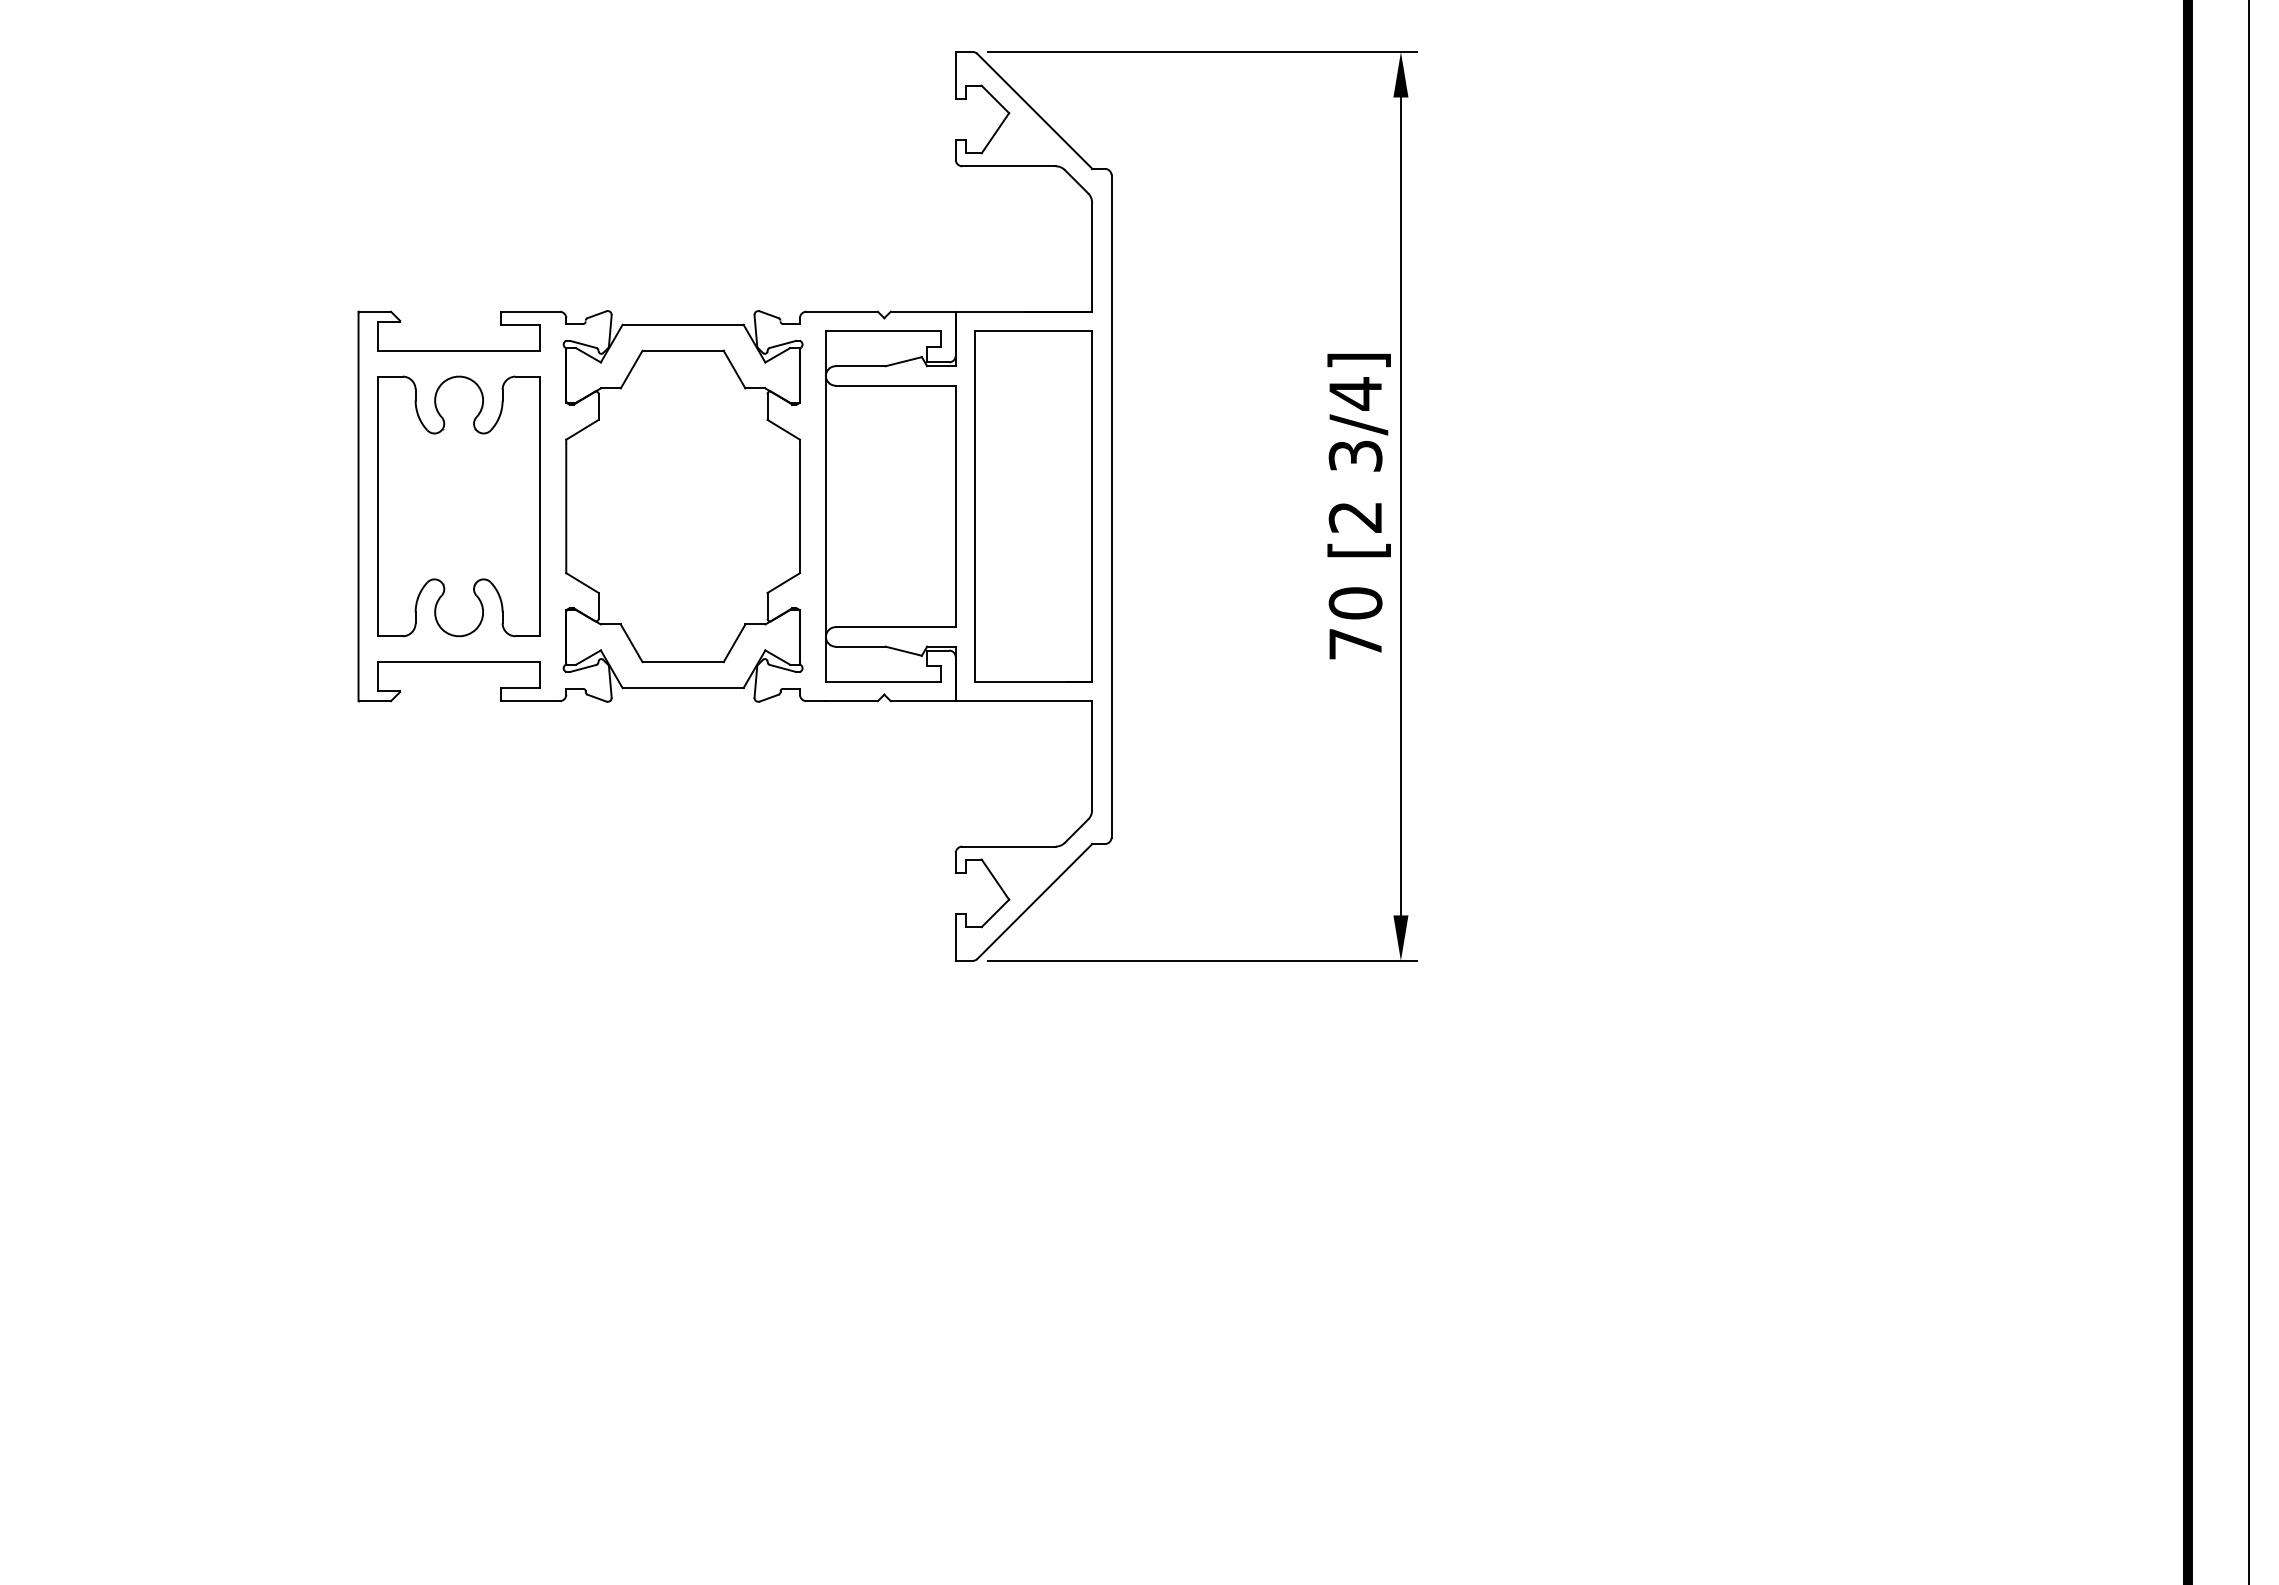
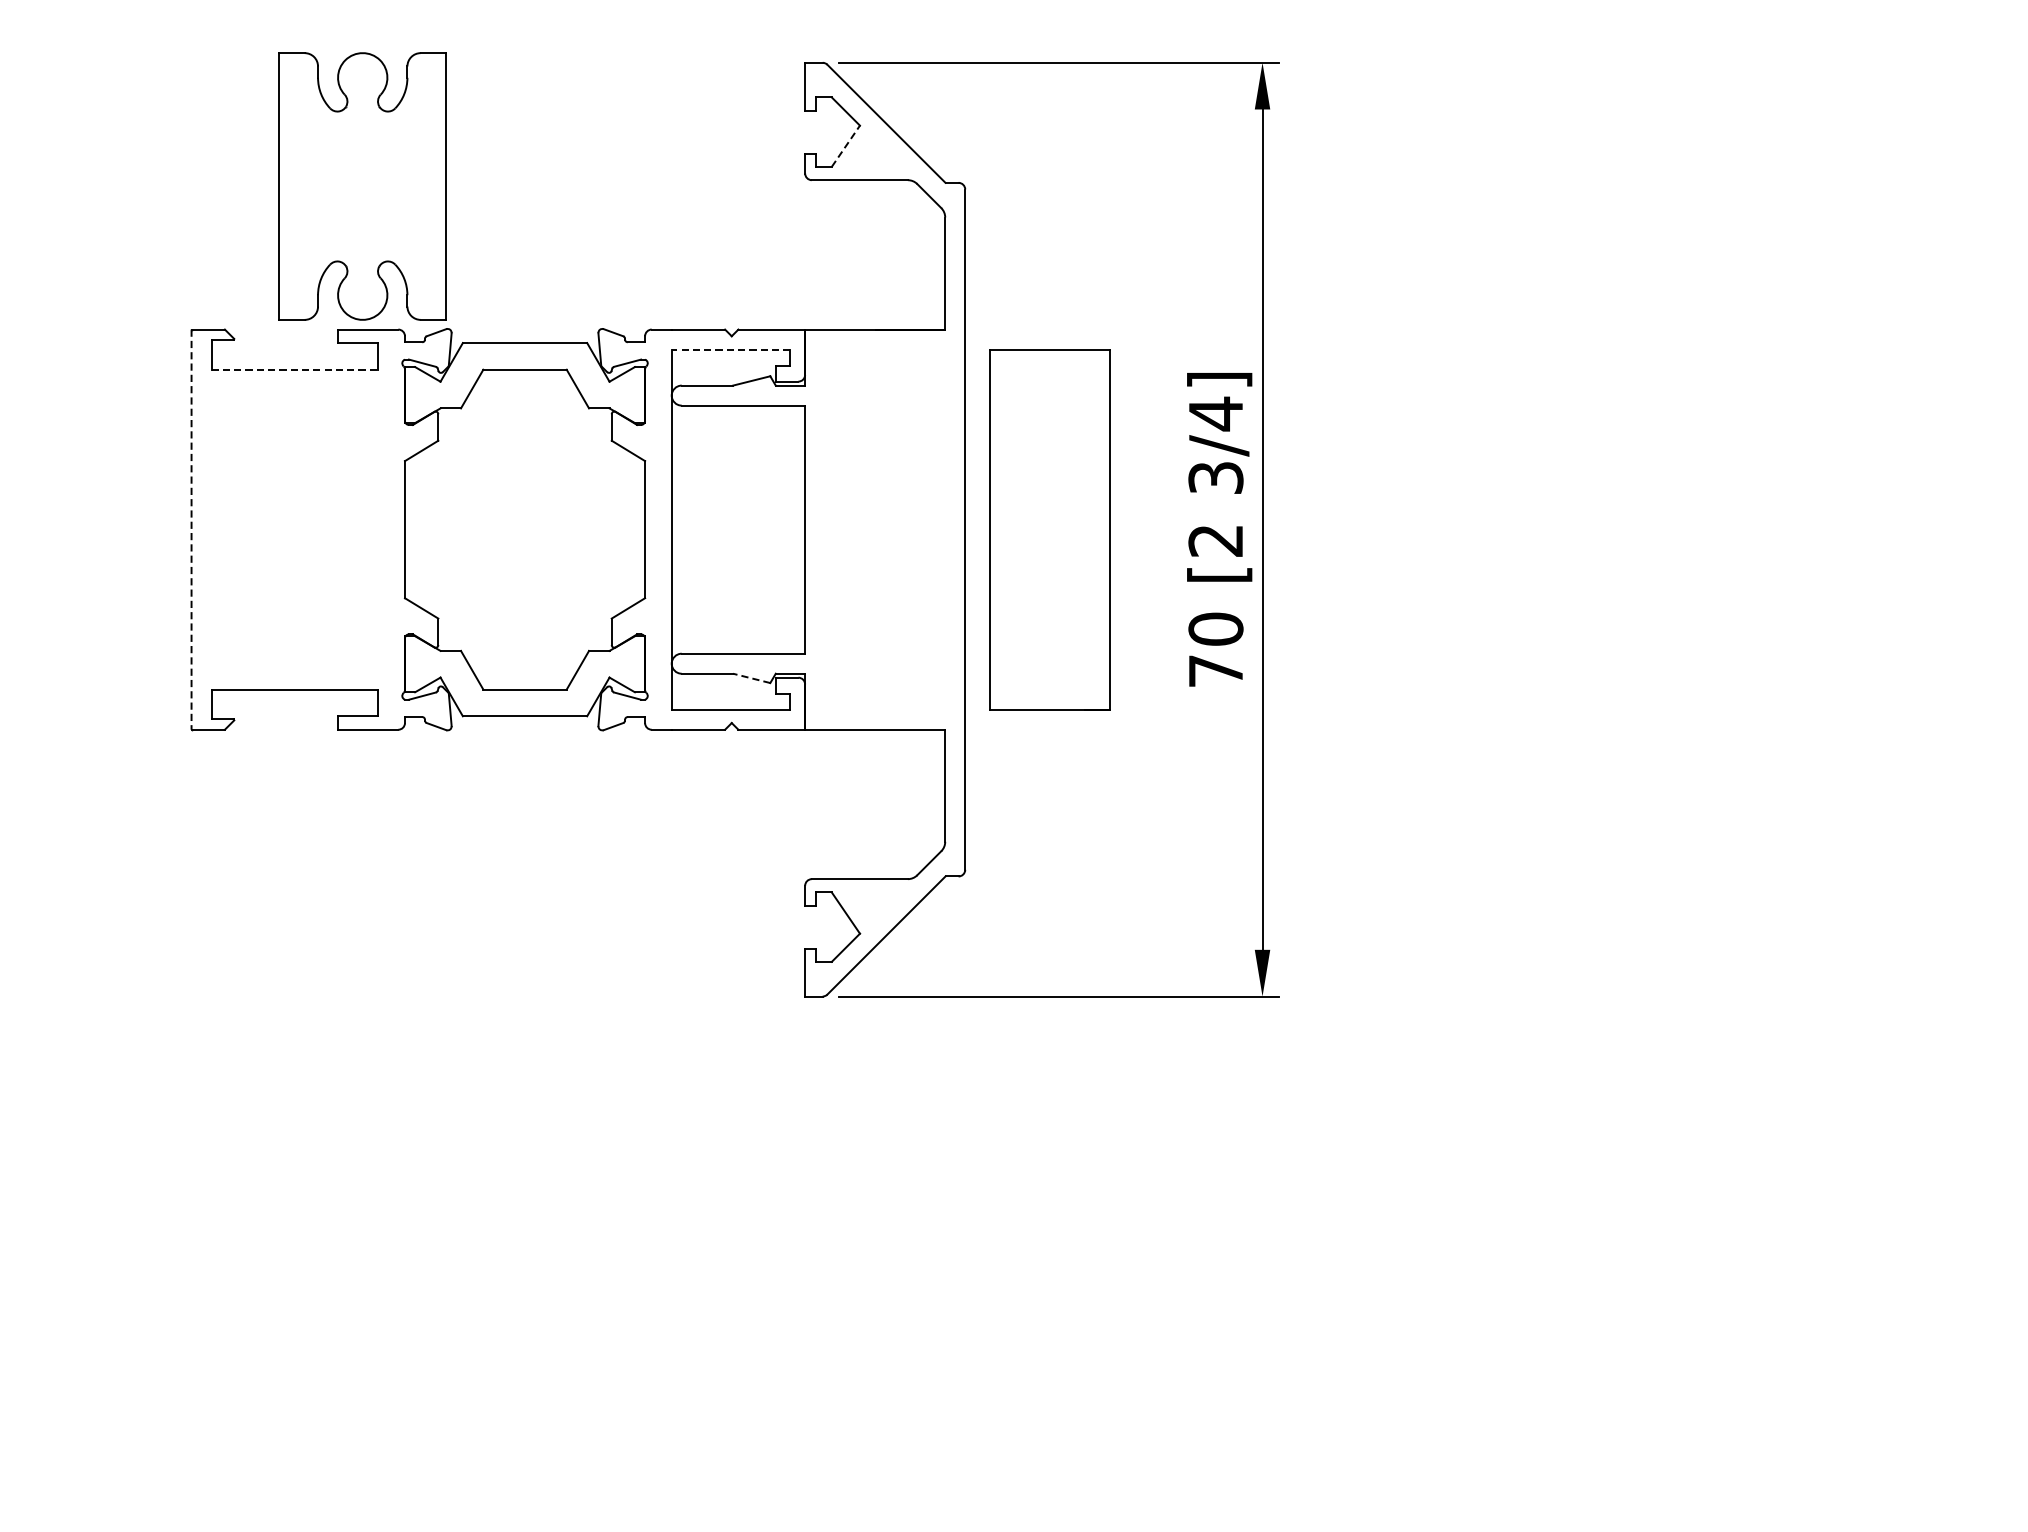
line: (995, 132) -> (845, 145), solid -> dashed
line: (883, 331) -> (730, 349), solid -> dashed
line: (459, 350) -> (295, 369), solid -> dashed
line: (358, 506) -> (191, 529), solid -> dashed
part: (458, 506) -> (362, 186), moved
part: (1033, 506) -> (1049, 529), moved
line: (903, 651) -> (751, 678), solid -> dashed

